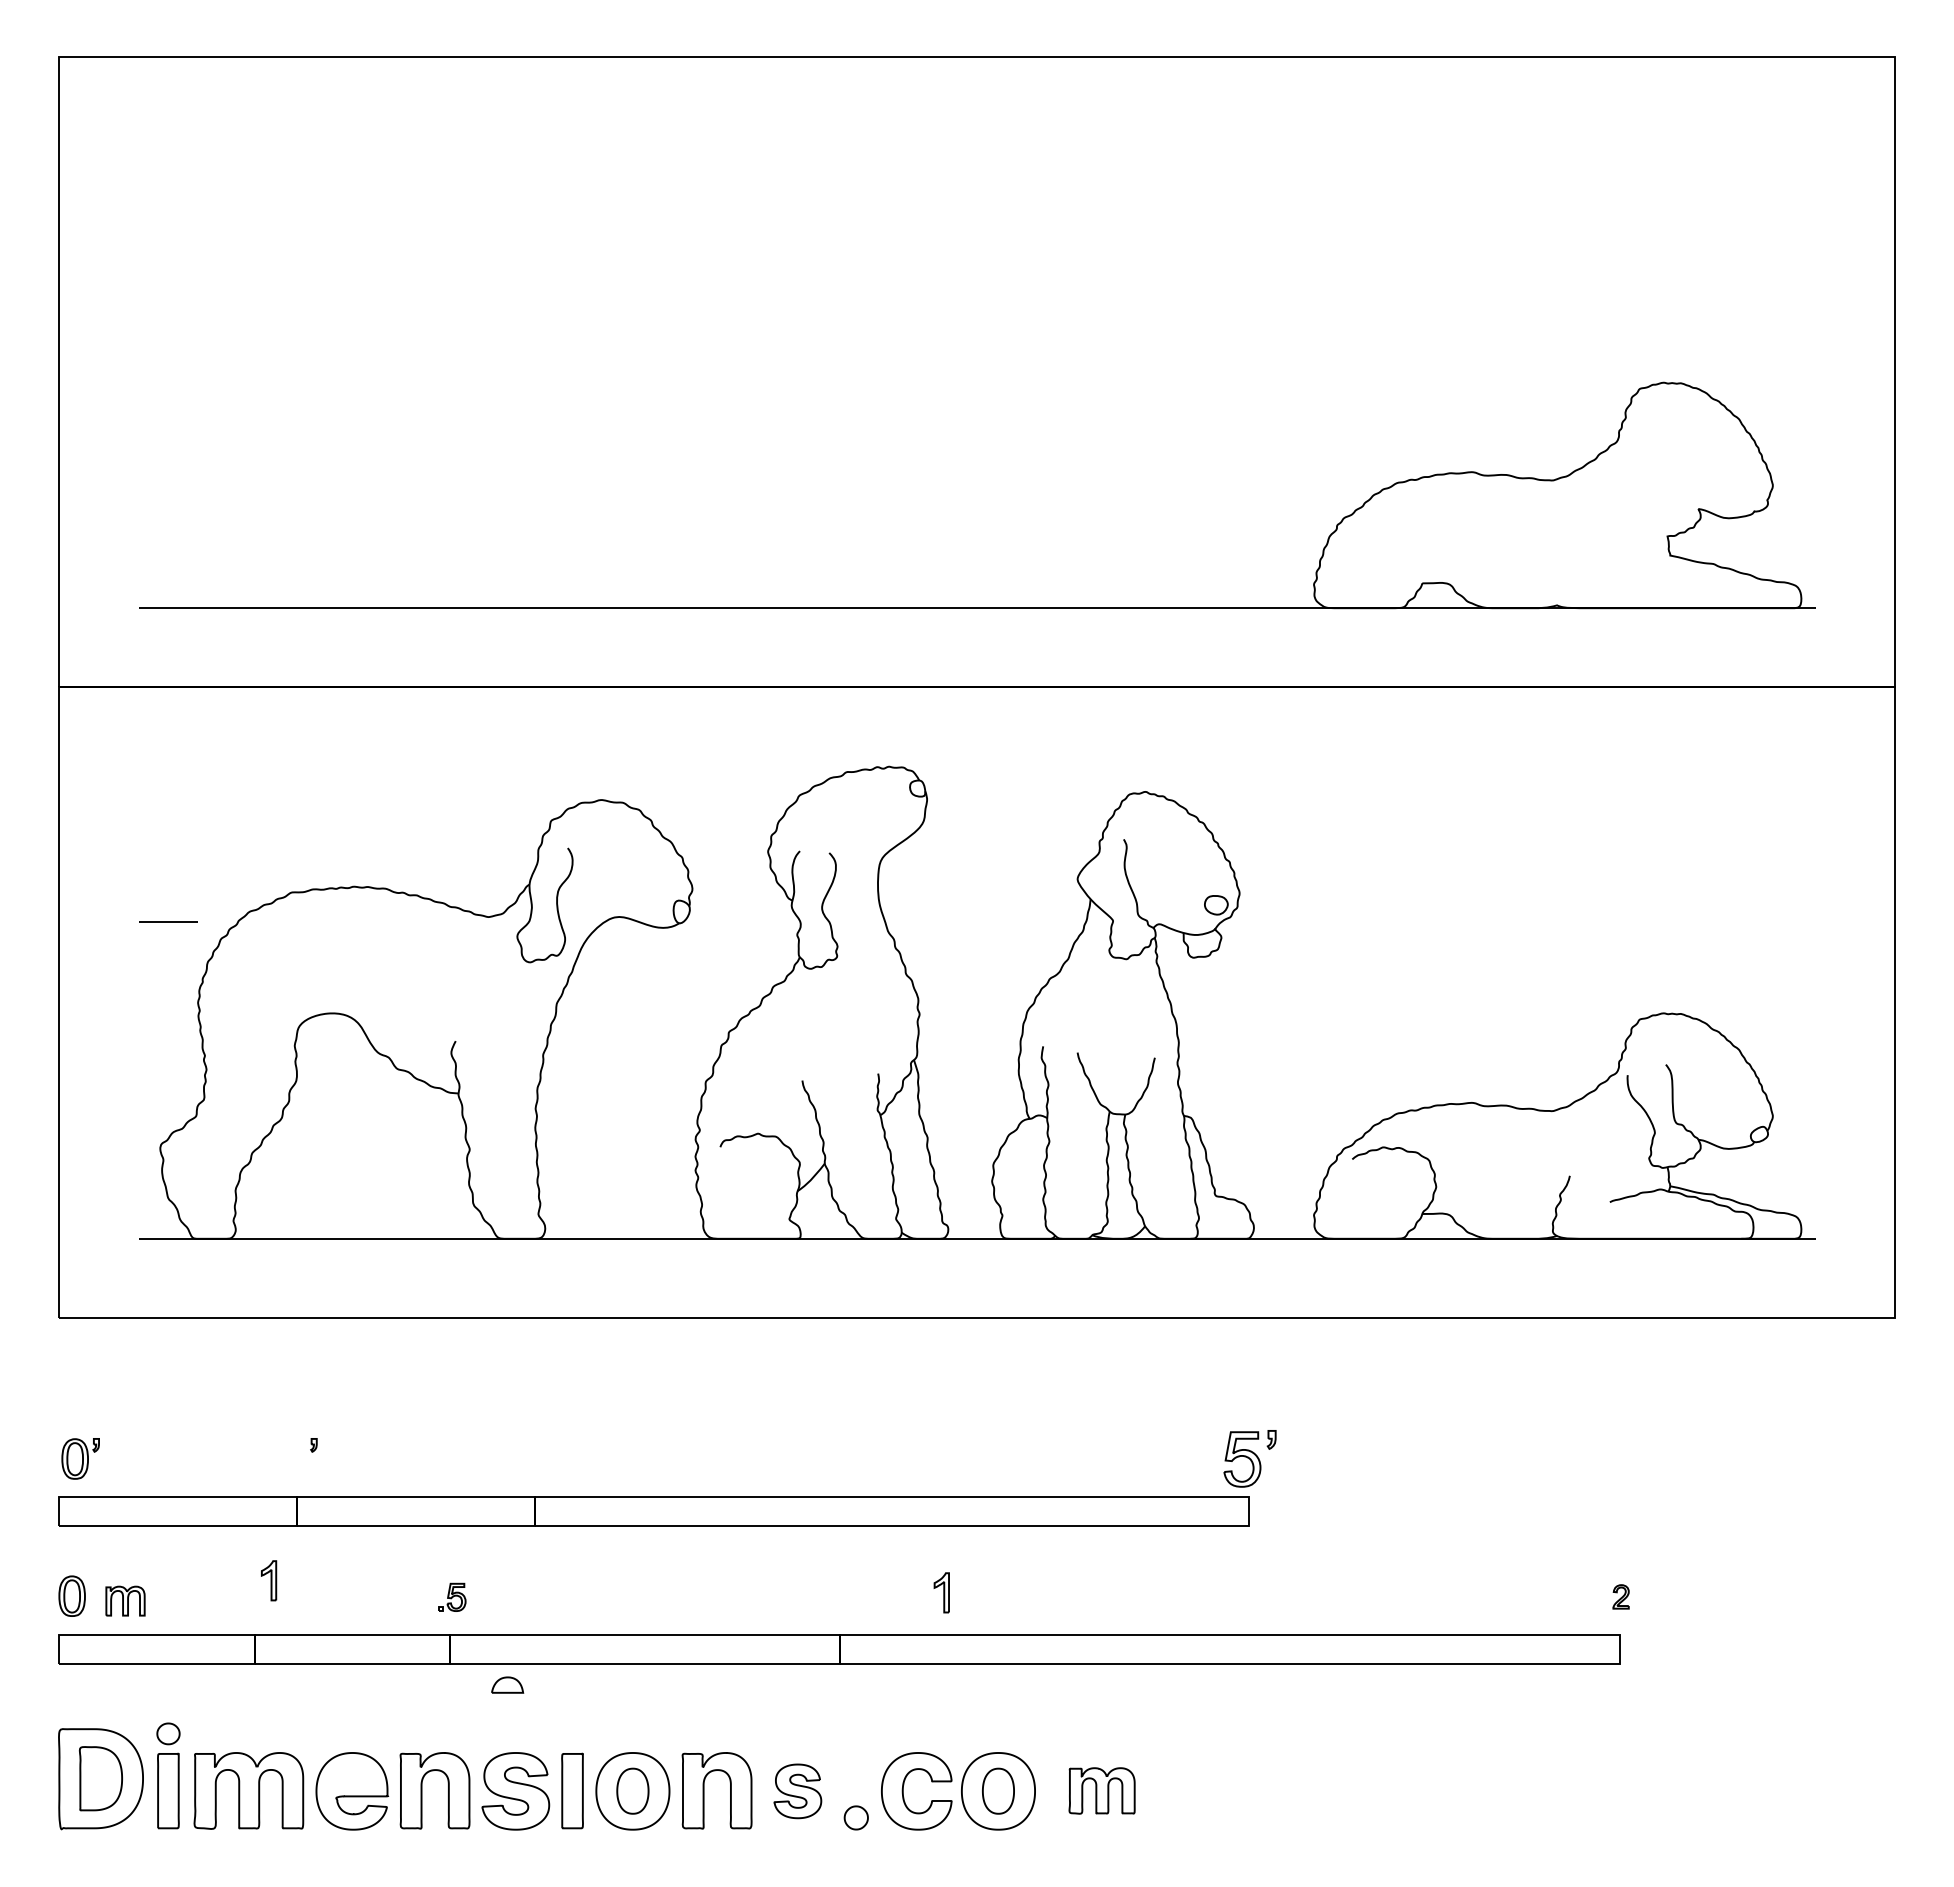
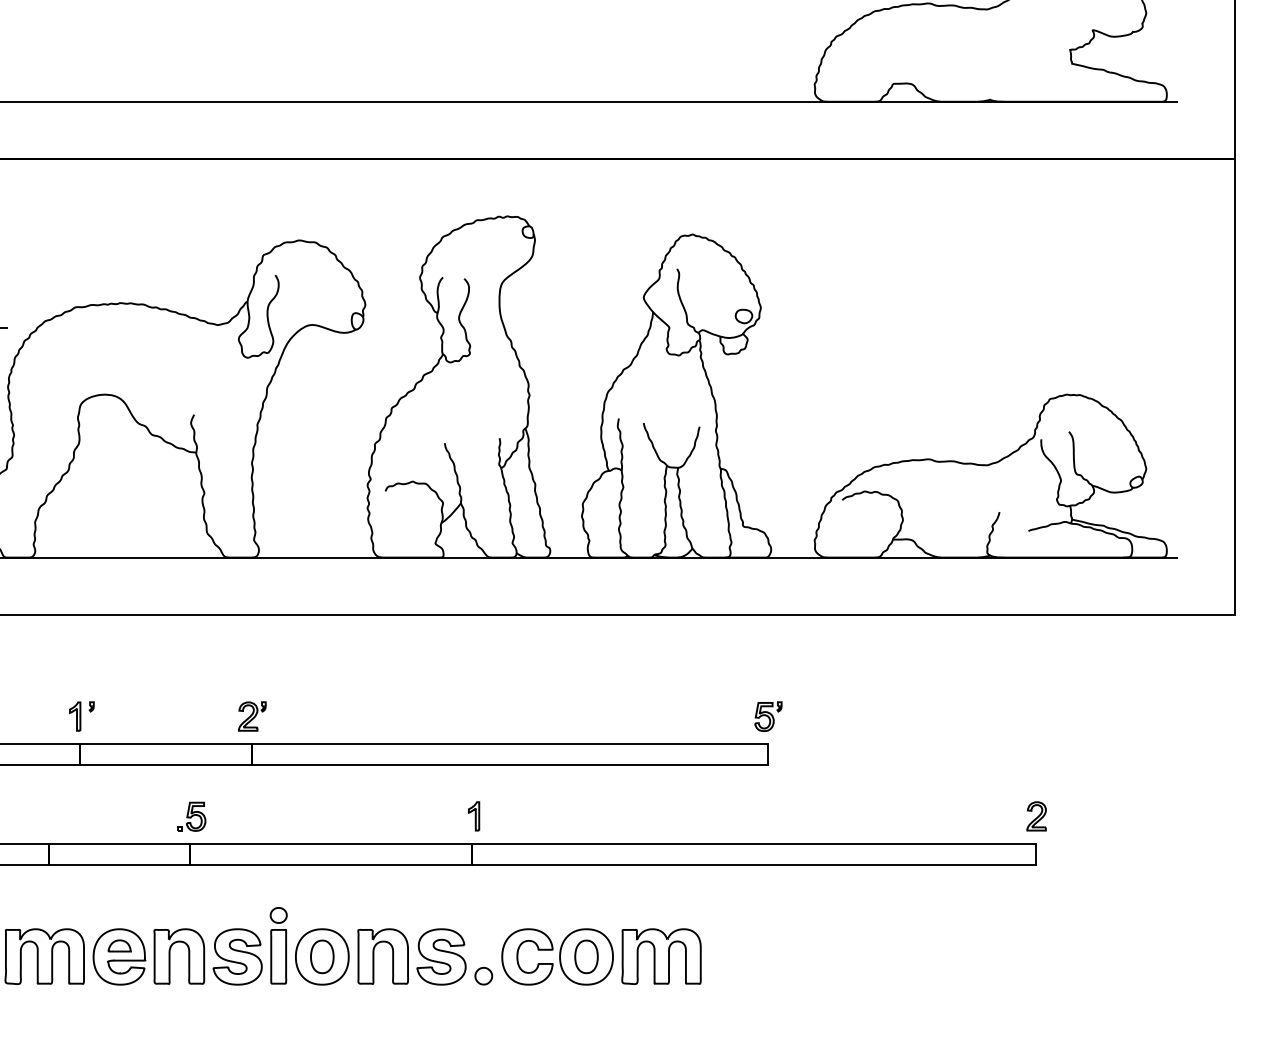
part: (535, 1458) -> (251, 716), added
part: (1249, 1458) -> (767, 716), size x0.71
part: (269, 1580) -> (75, 716), moved
part: (941, 1592) -> (473, 816), moved
part: (1620, 1596) -> (1036, 816), size x1.67
part: (452, 1597) -> (191, 816), size x1.43
part: (507, 1684) -> (119, 945), moved
part: (572, 1733) -> (278, 915), added
part: (1101, 1790) -> (661, 956), size x1.67
part: (797, 1791) -> (441, 957), size x1.43

